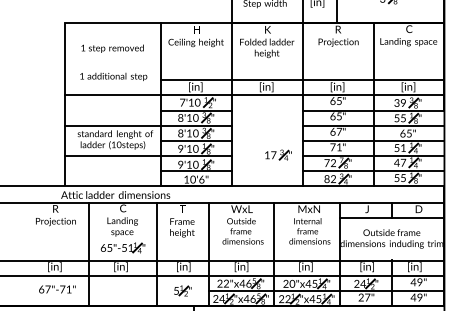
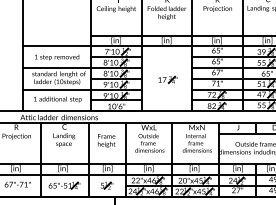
text: (112, 48) -> (56, 57), moved
text: (113, 76) -> (57, 99), moved
part: (278, 154) -> (167, 79), moved
part: (122, 247) -> (64, 185), moved

